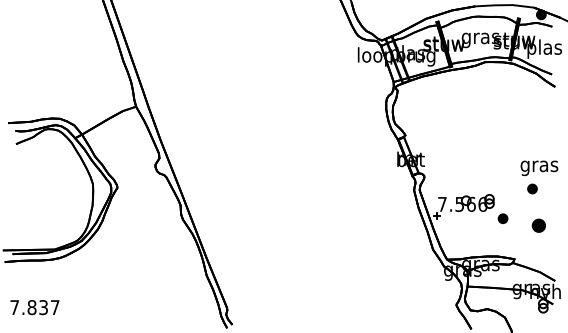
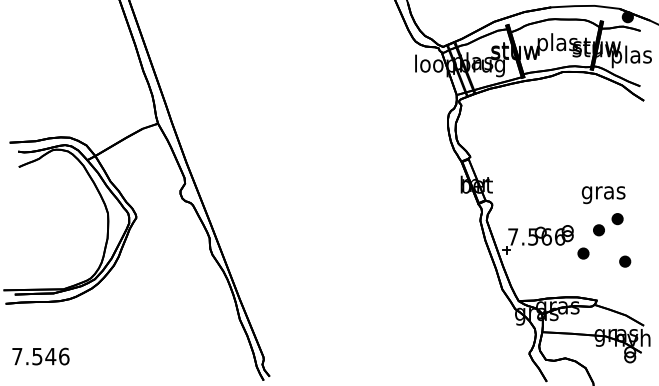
text: (480, 38) -> (557, 44), gras -> plas
text: (539, 168) -> (603, 195), moved
part: (516, 198) -> (598, 230), added
part: (539, 225) -> (625, 261), size x0.71
text: (43, 307) -> (50, 356), 7.837 -> 7.546

